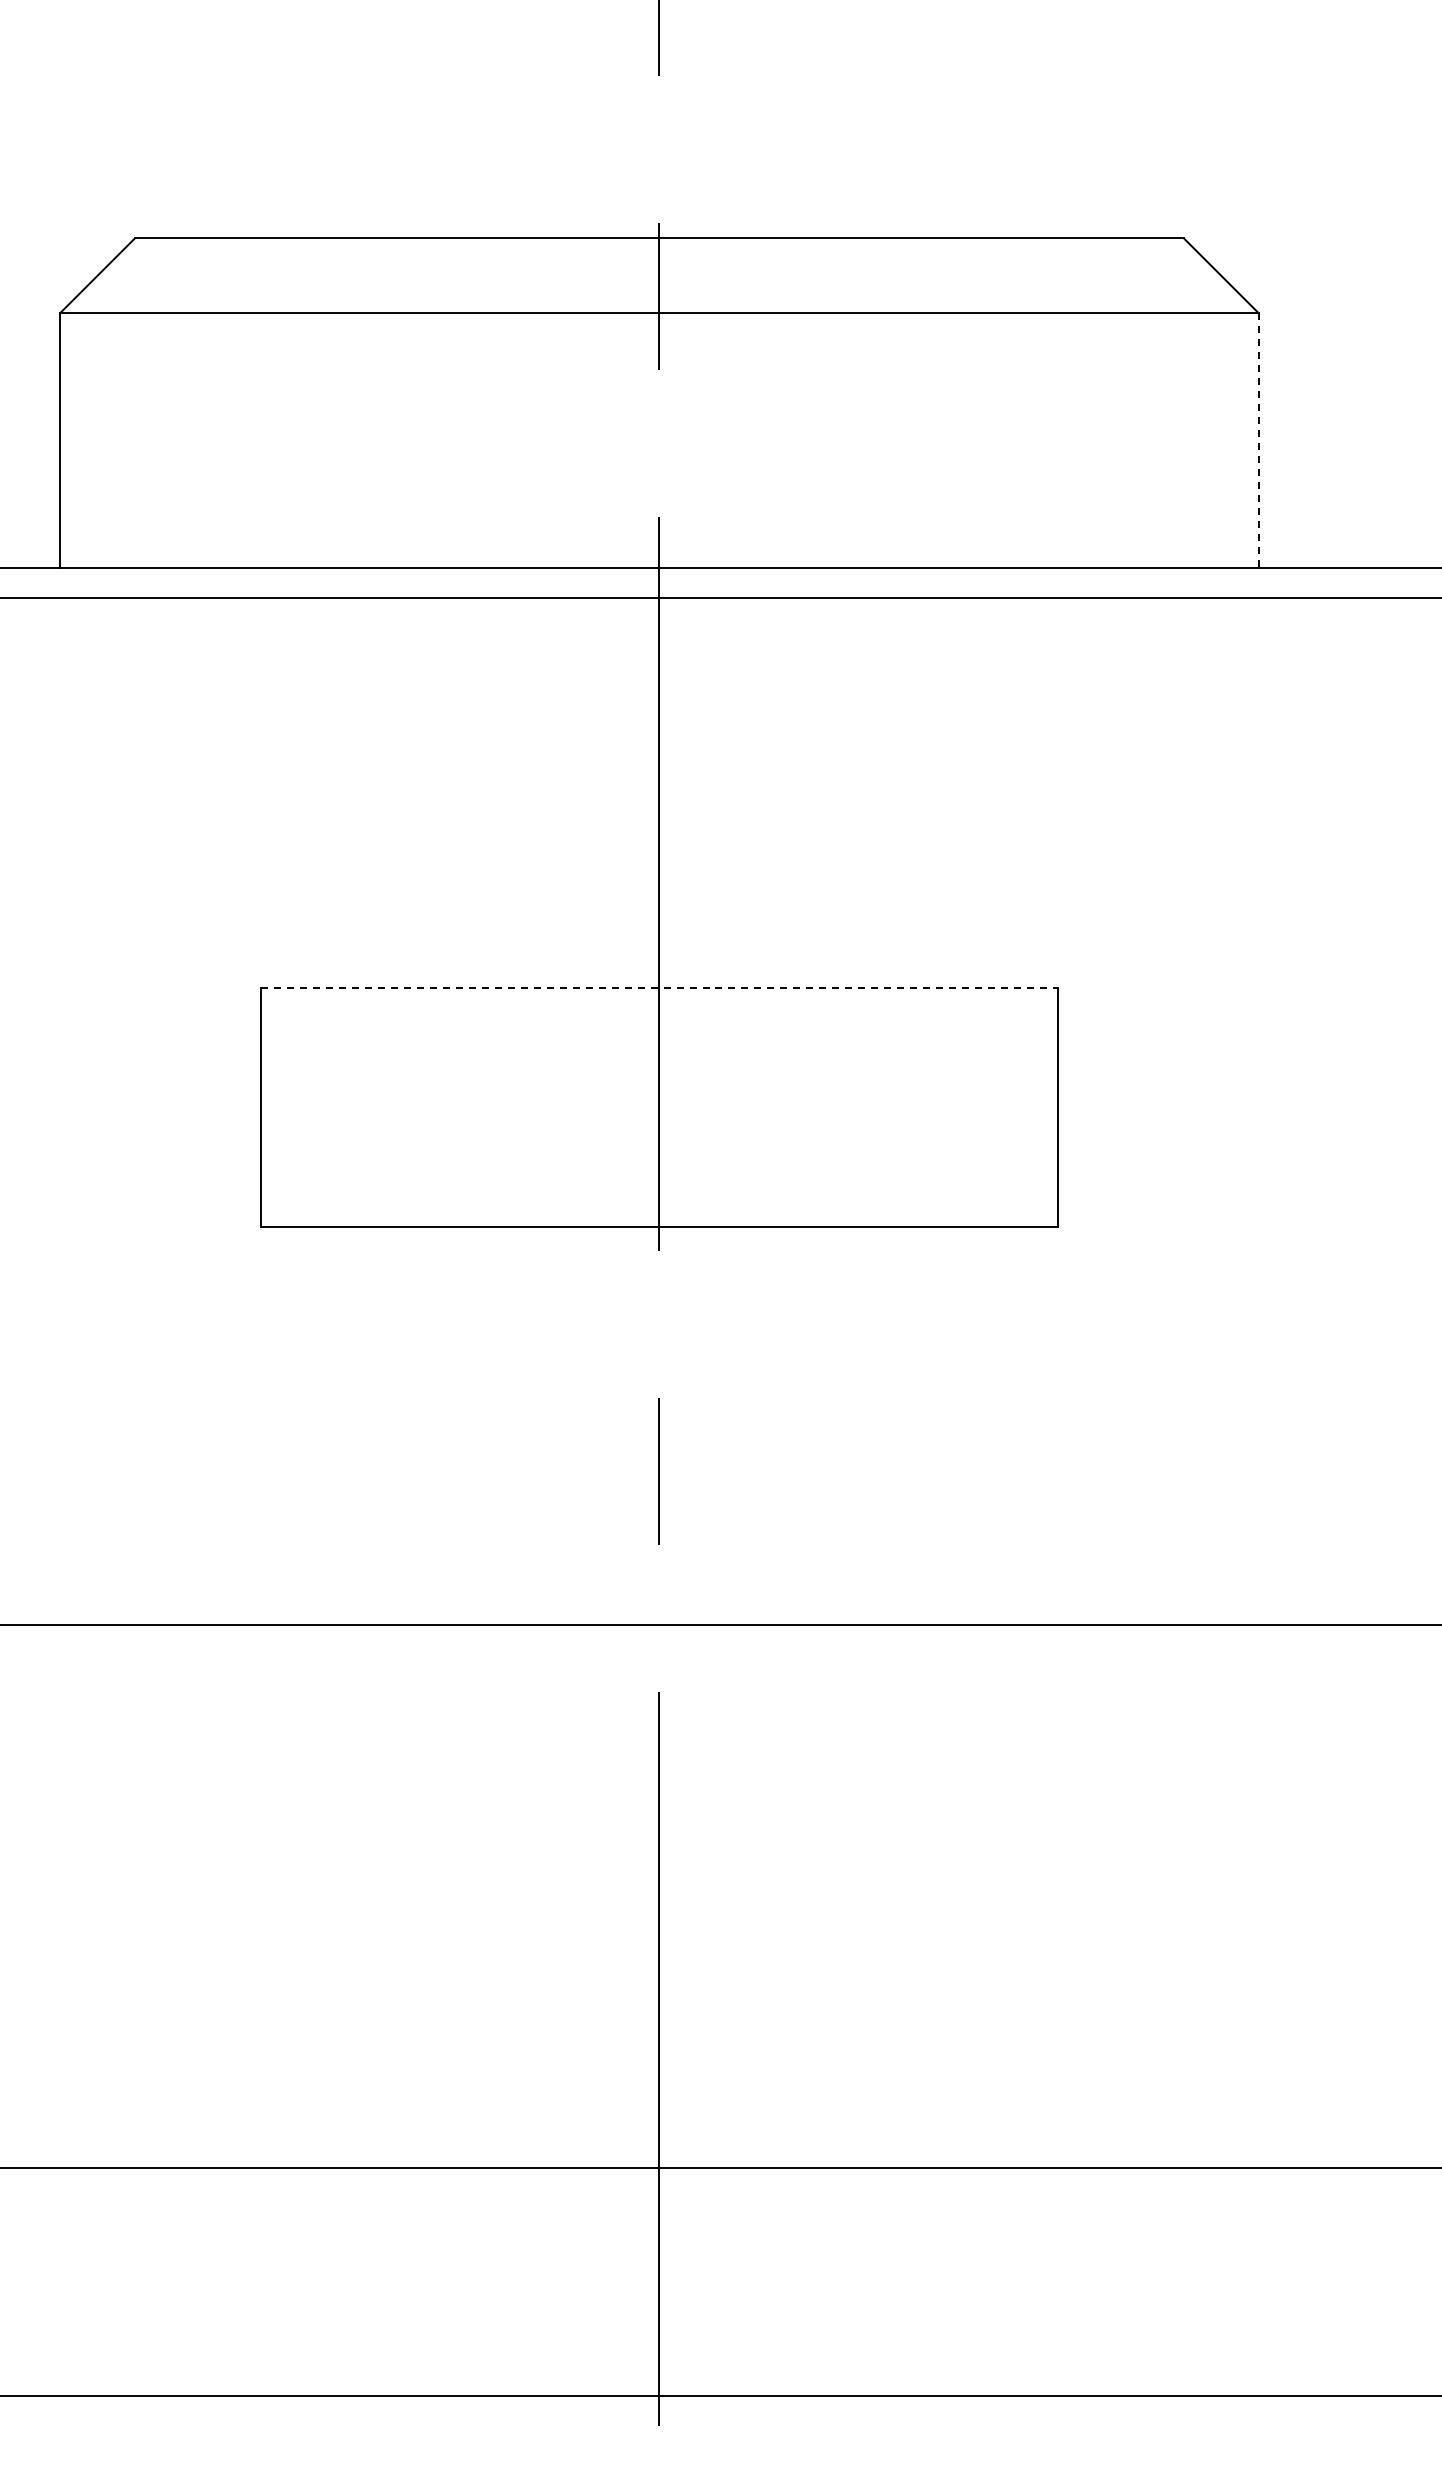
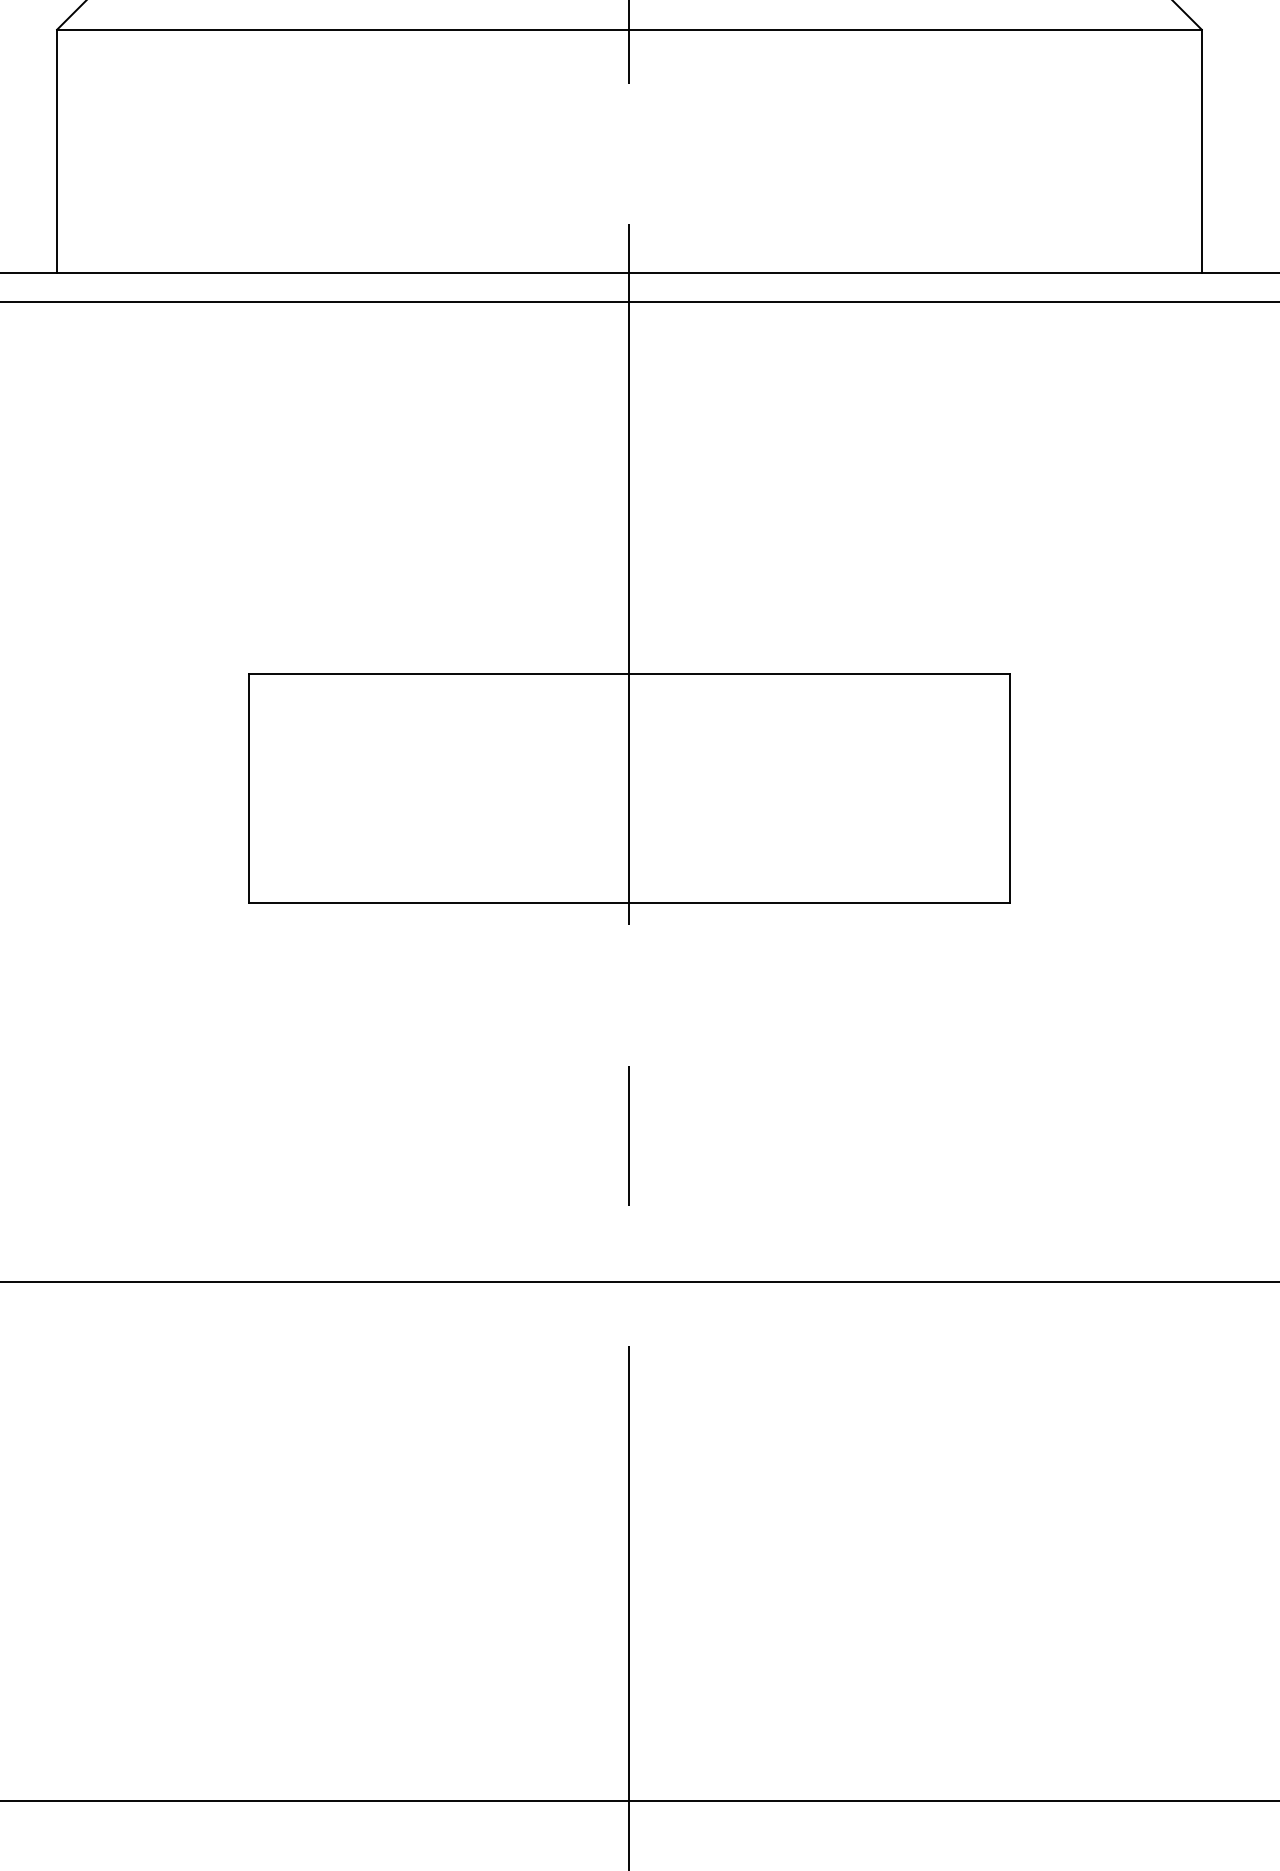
line: (1258, 441) -> (1201, 152), dashed -> solid
line: (659, 987) -> (629, 673), dashed -> solid

